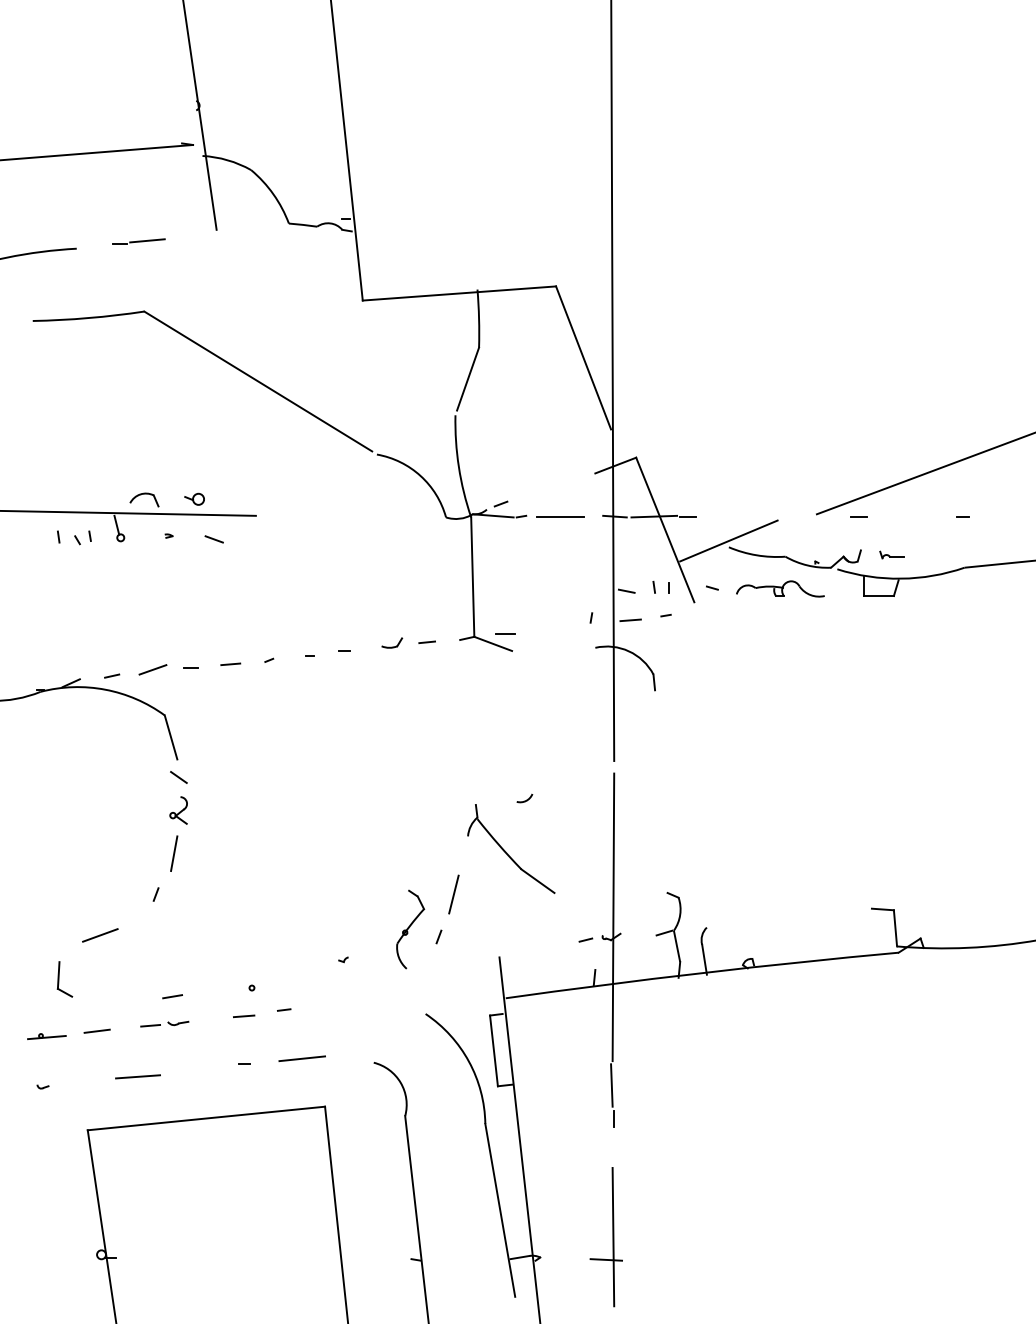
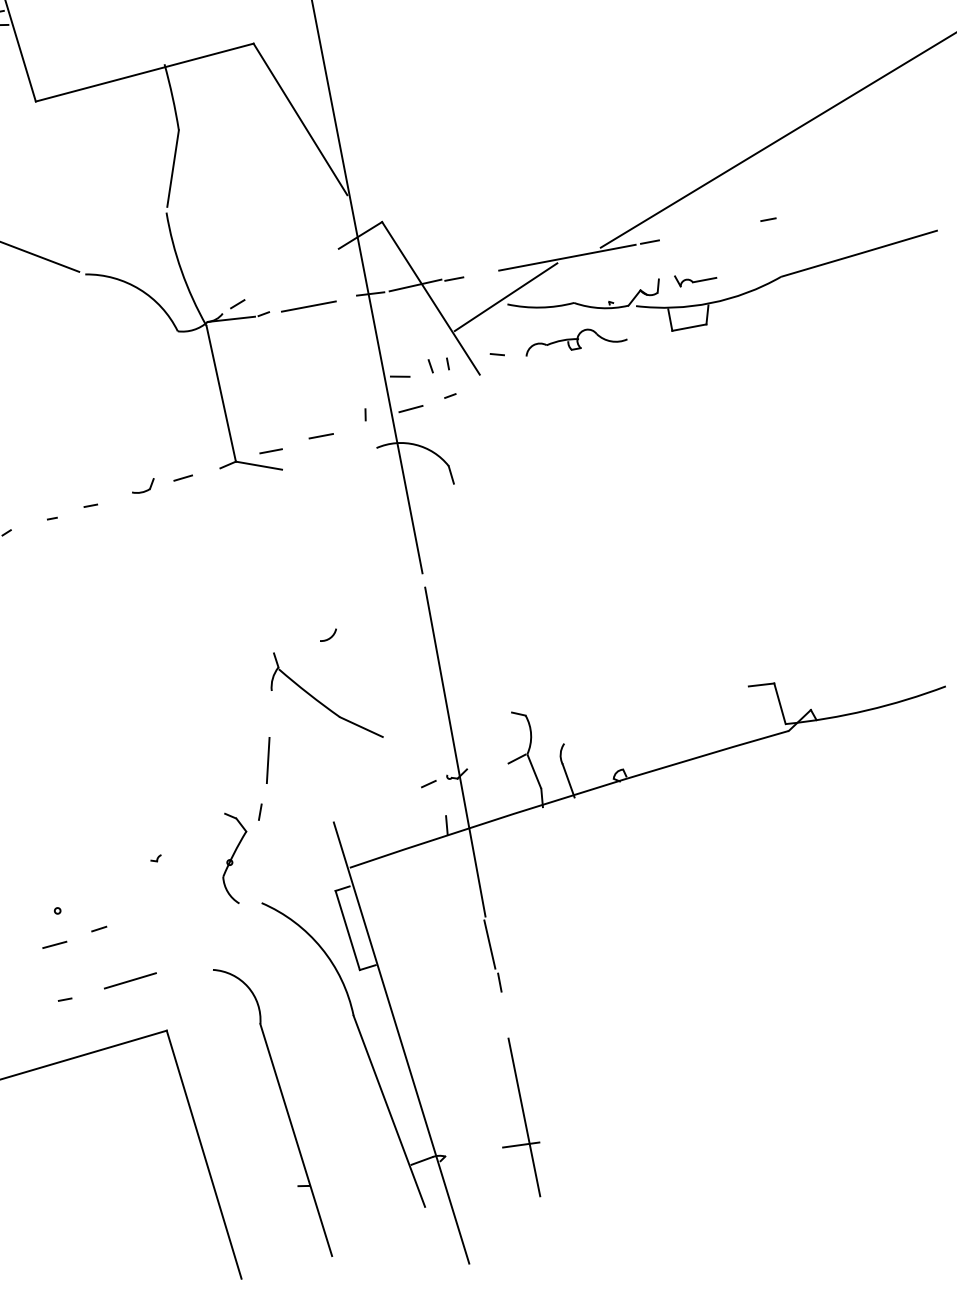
line: (786, 517) -> (566, 257), added
part: (892, 554) -> (695, 277), size x1.43
line: (550, 628) -> (321, 435), added
part: (410, 929) -> (235, 857), moved

